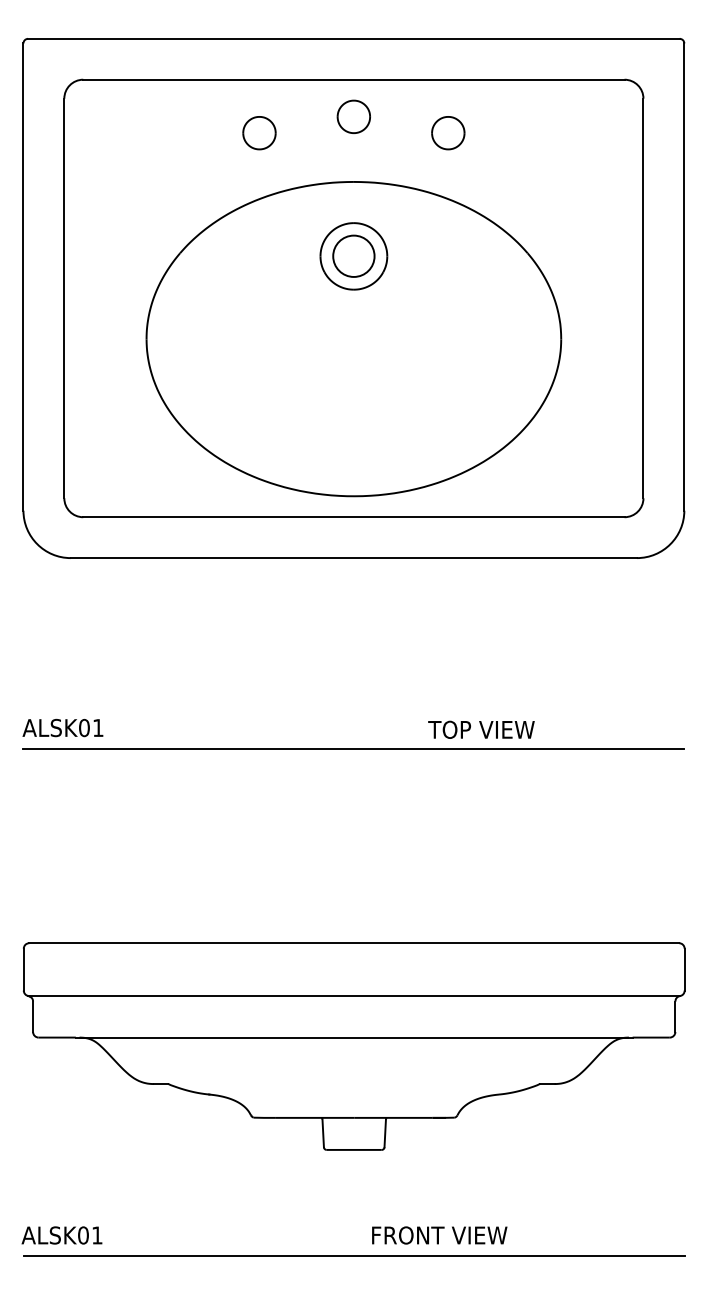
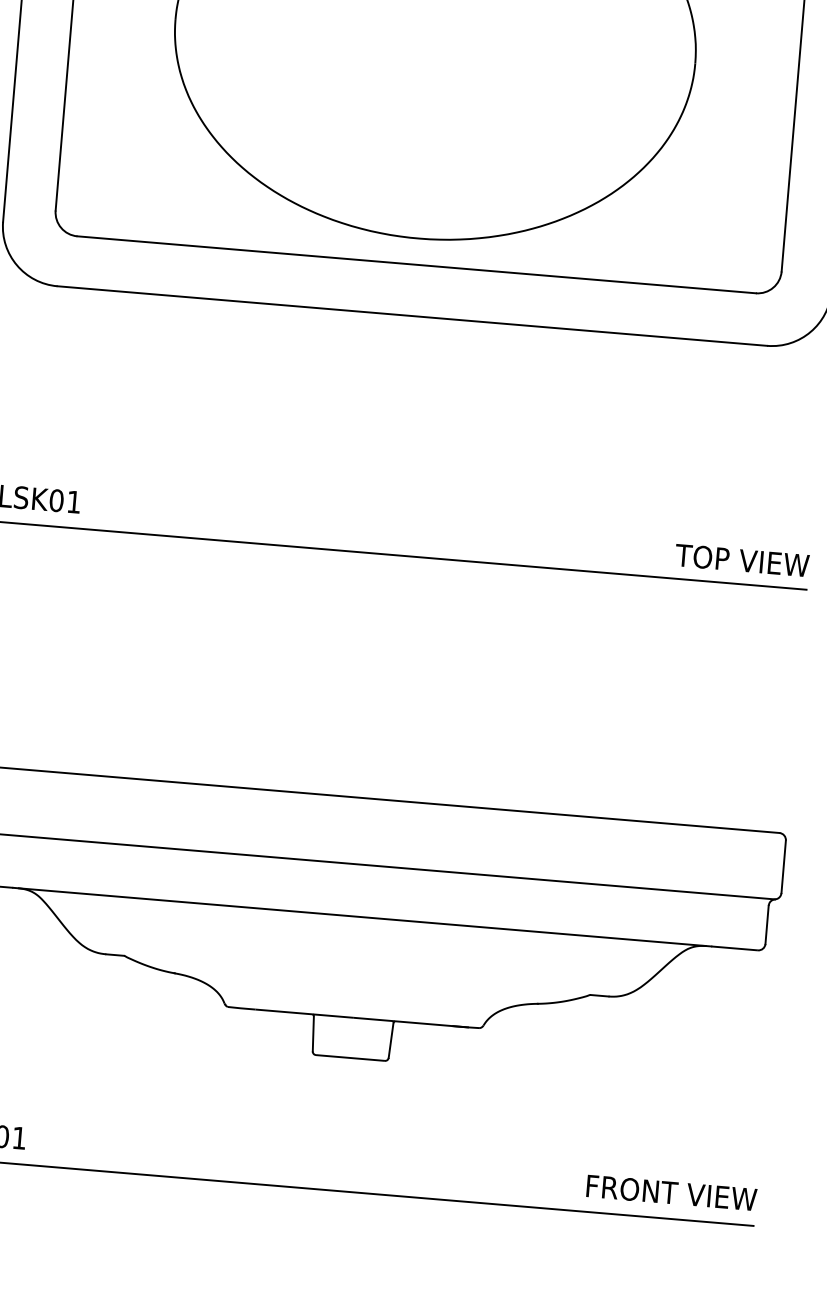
text: (481, 729) -> (742, 560), moved
text: (439, 1235) -> (671, 1192), moved

